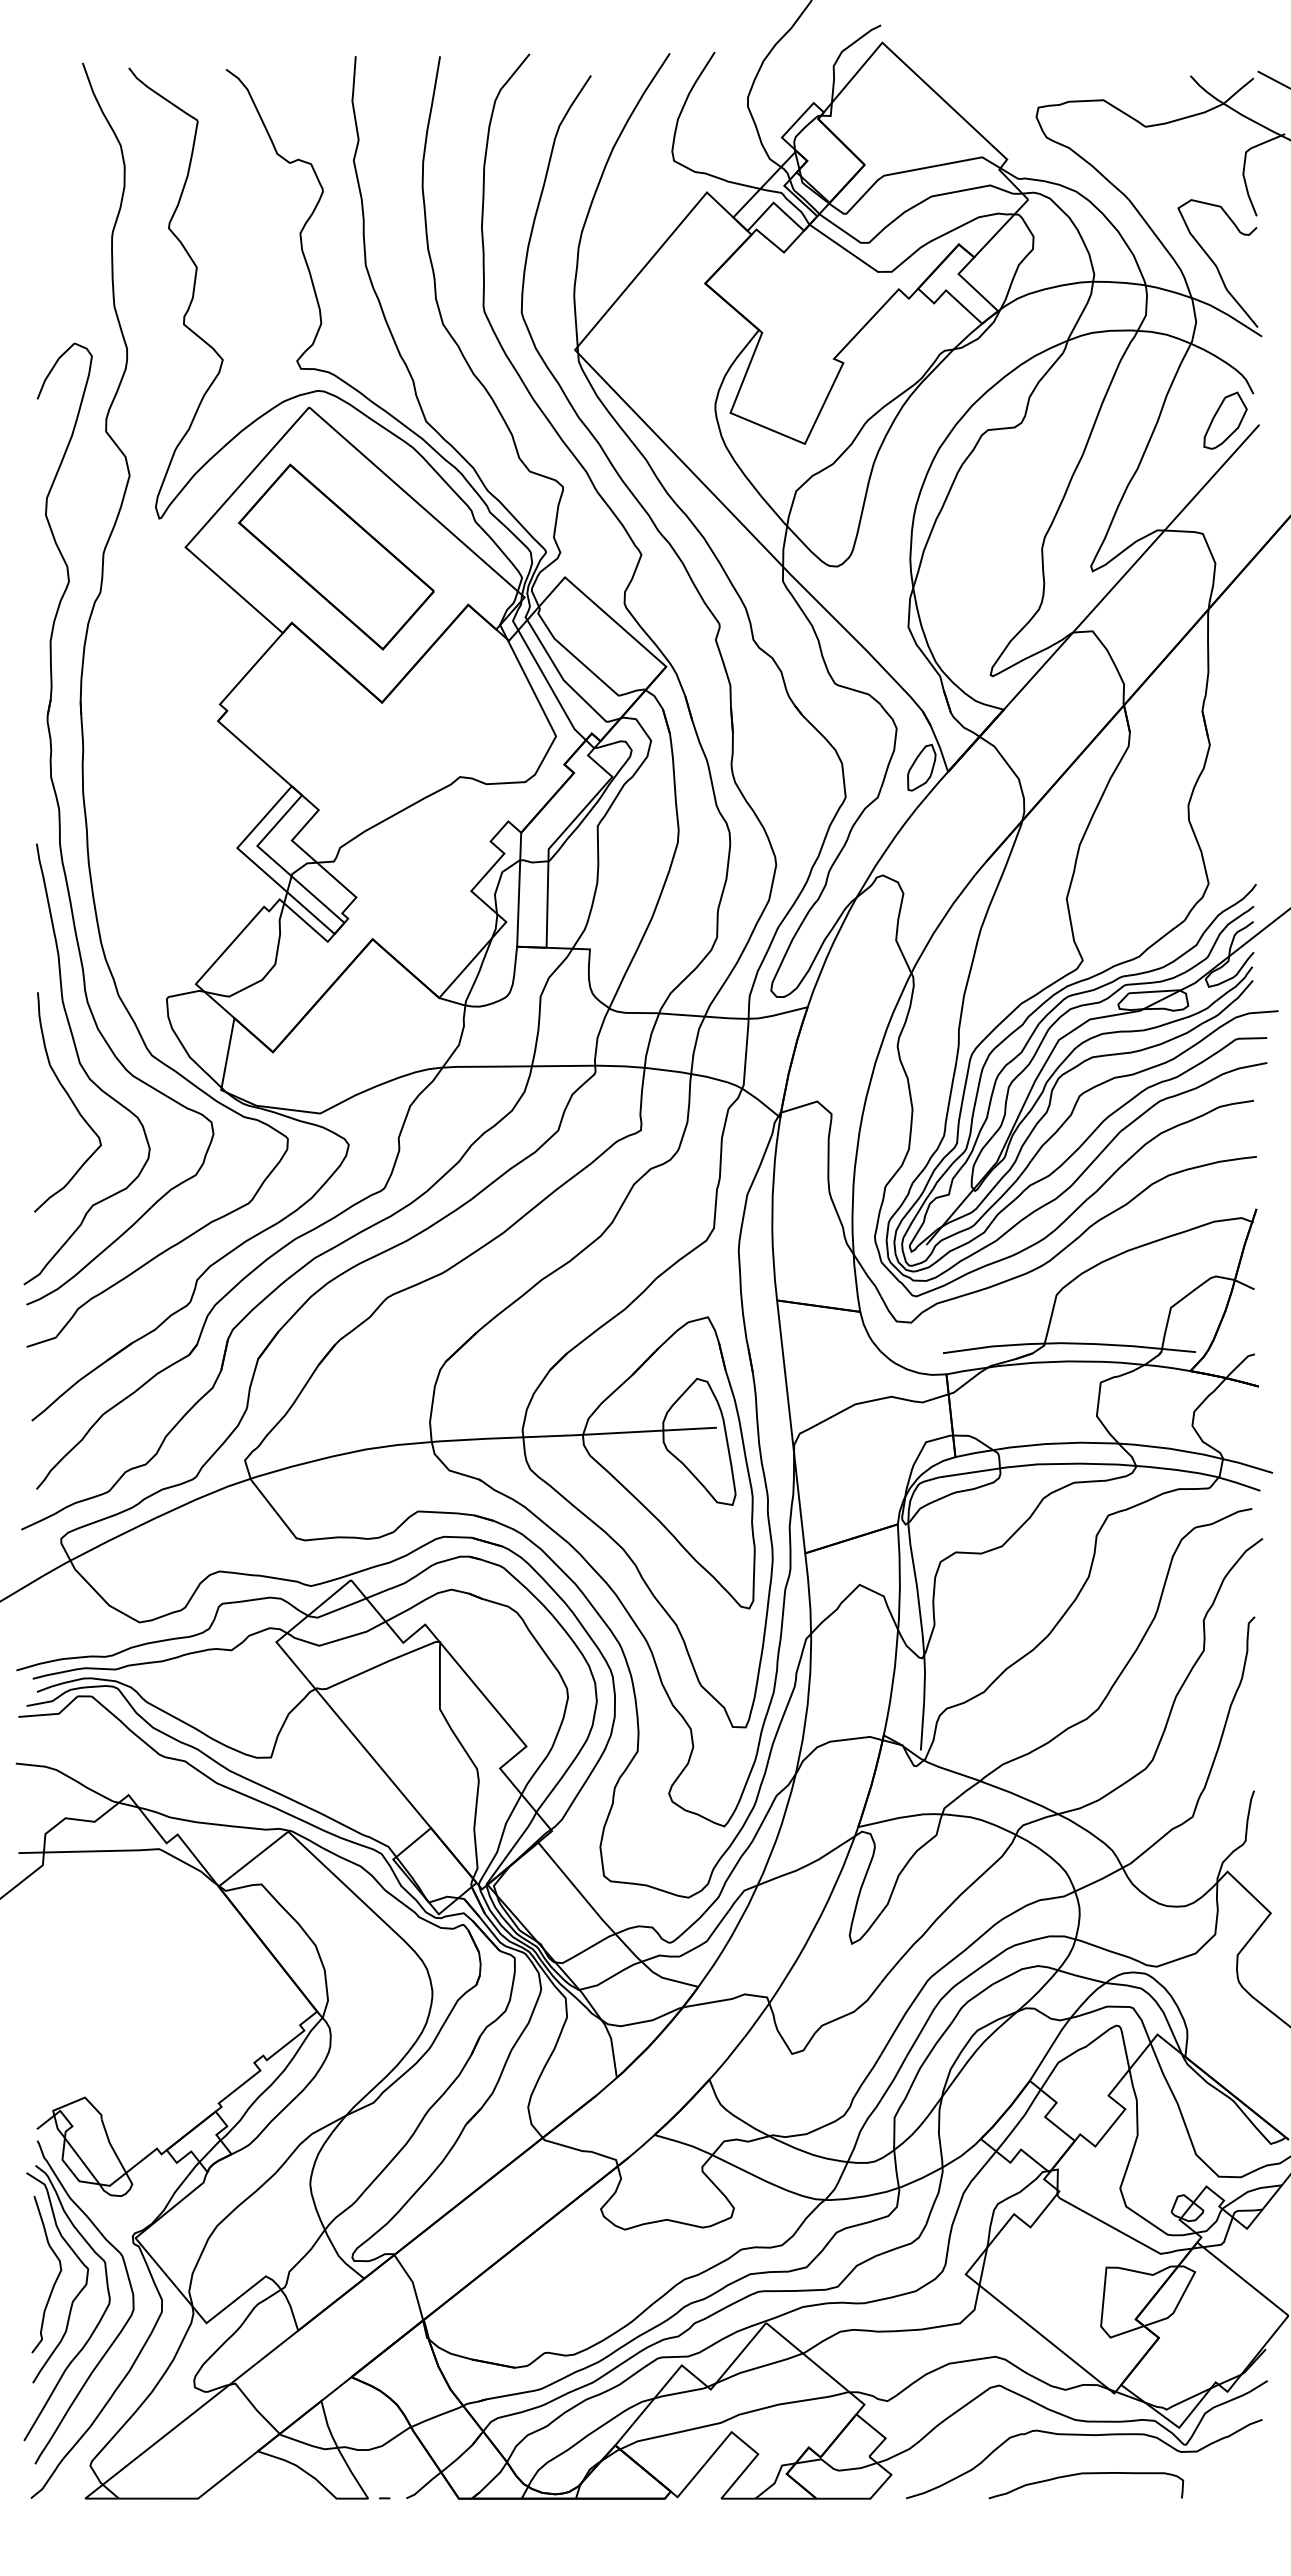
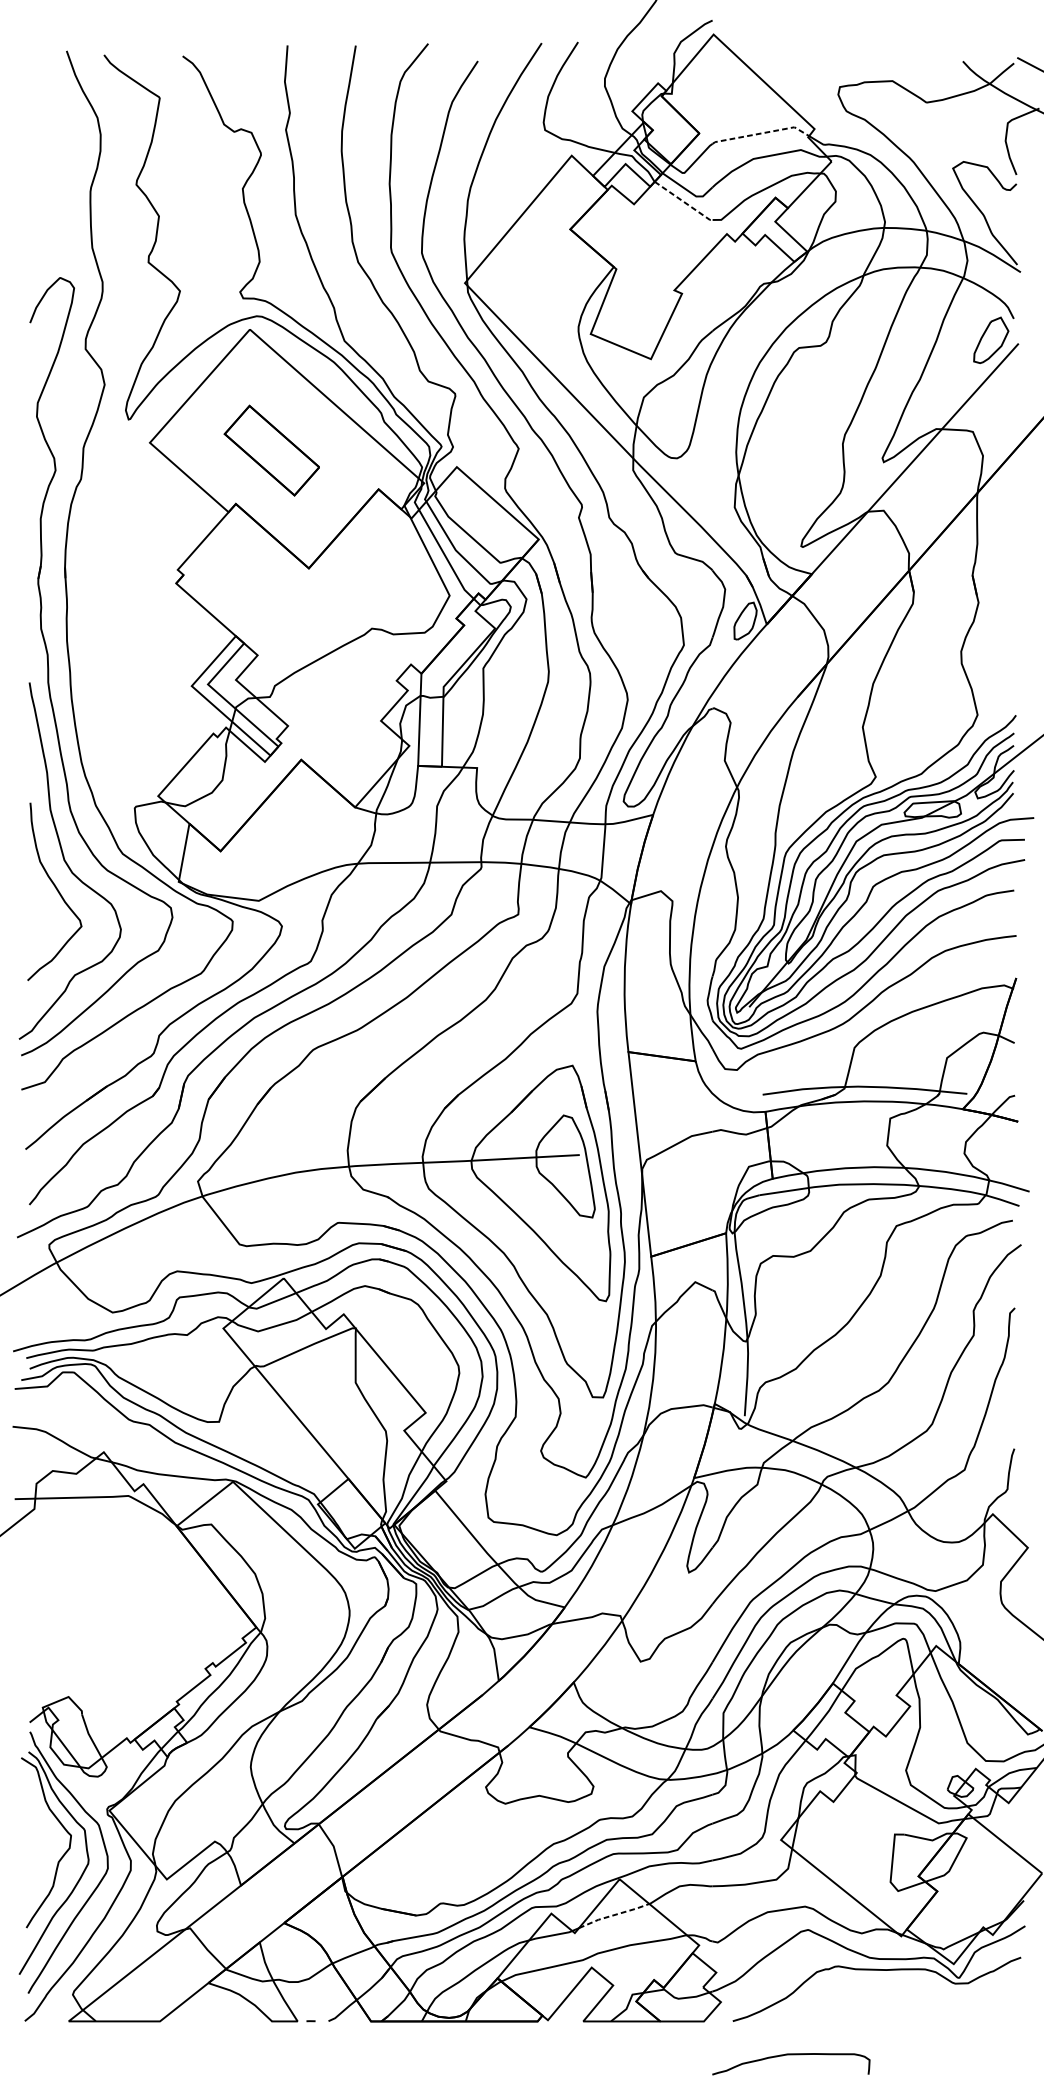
line: (942, 164) -> (762, 133), solid -> dashed
line: (846, 250) -> (684, 202), solid -> dashed
part: (336, 556) -> (272, 450), size x0.6
curve: (55, 2279) -> (44, 1844), removed
line: (758, 2367) -> (613, 1915), solid -> dashed
curve: (1086, 2474) -> (791, 2055), moved

